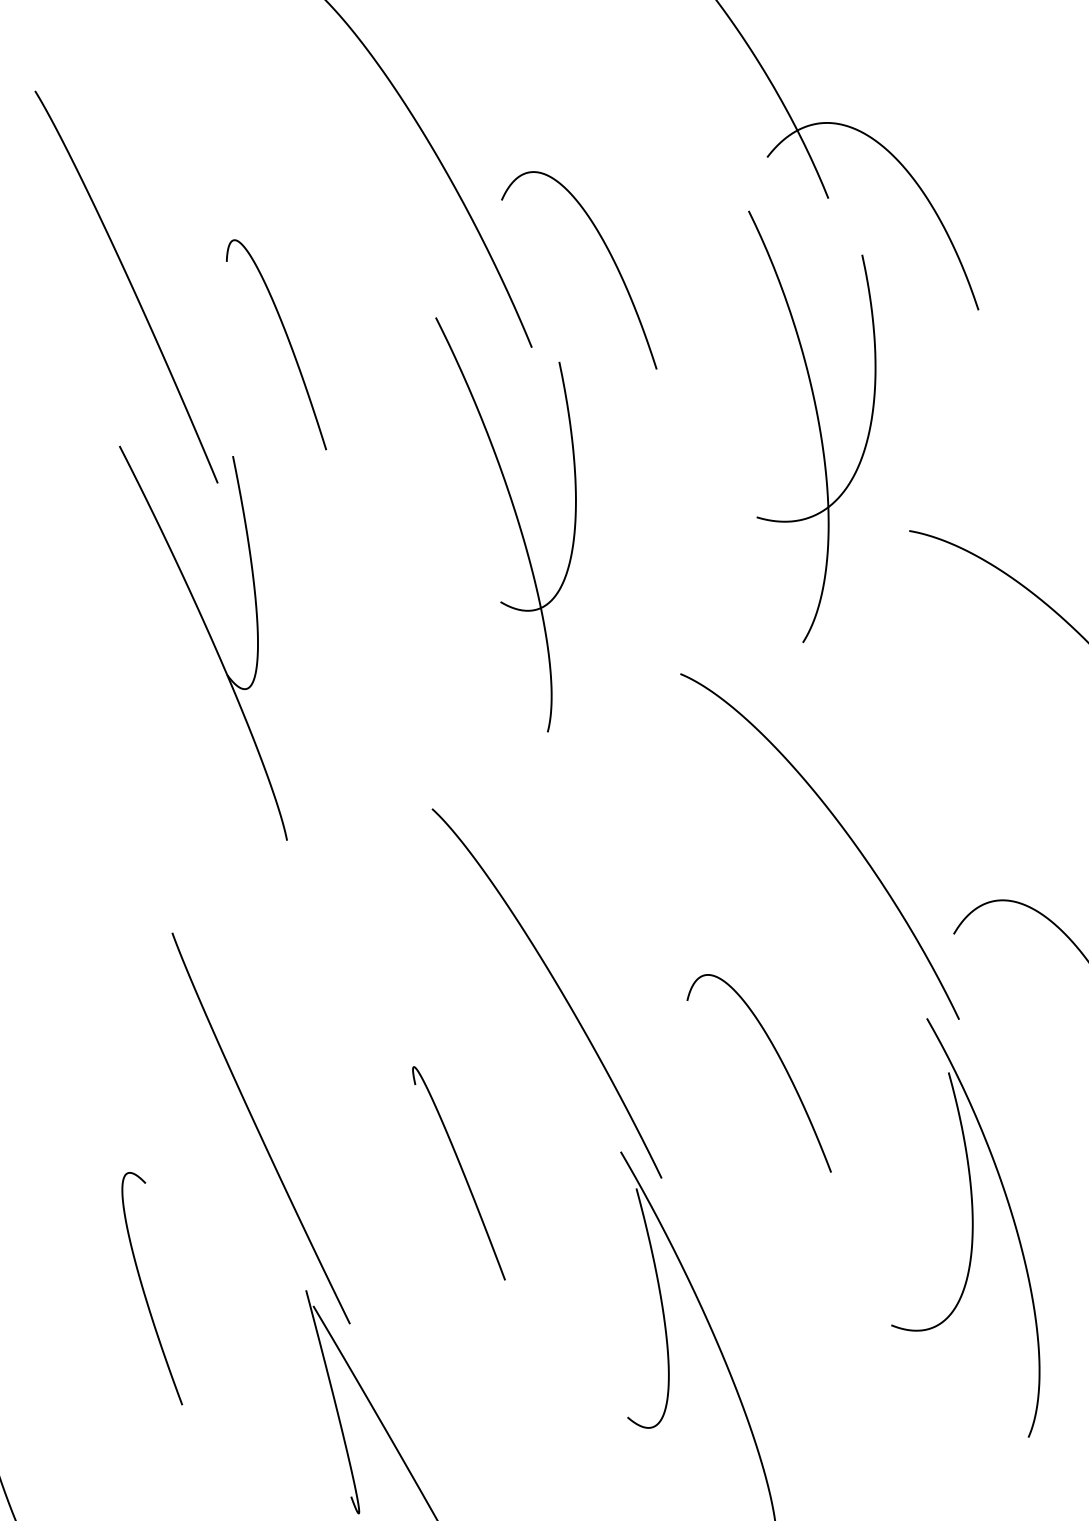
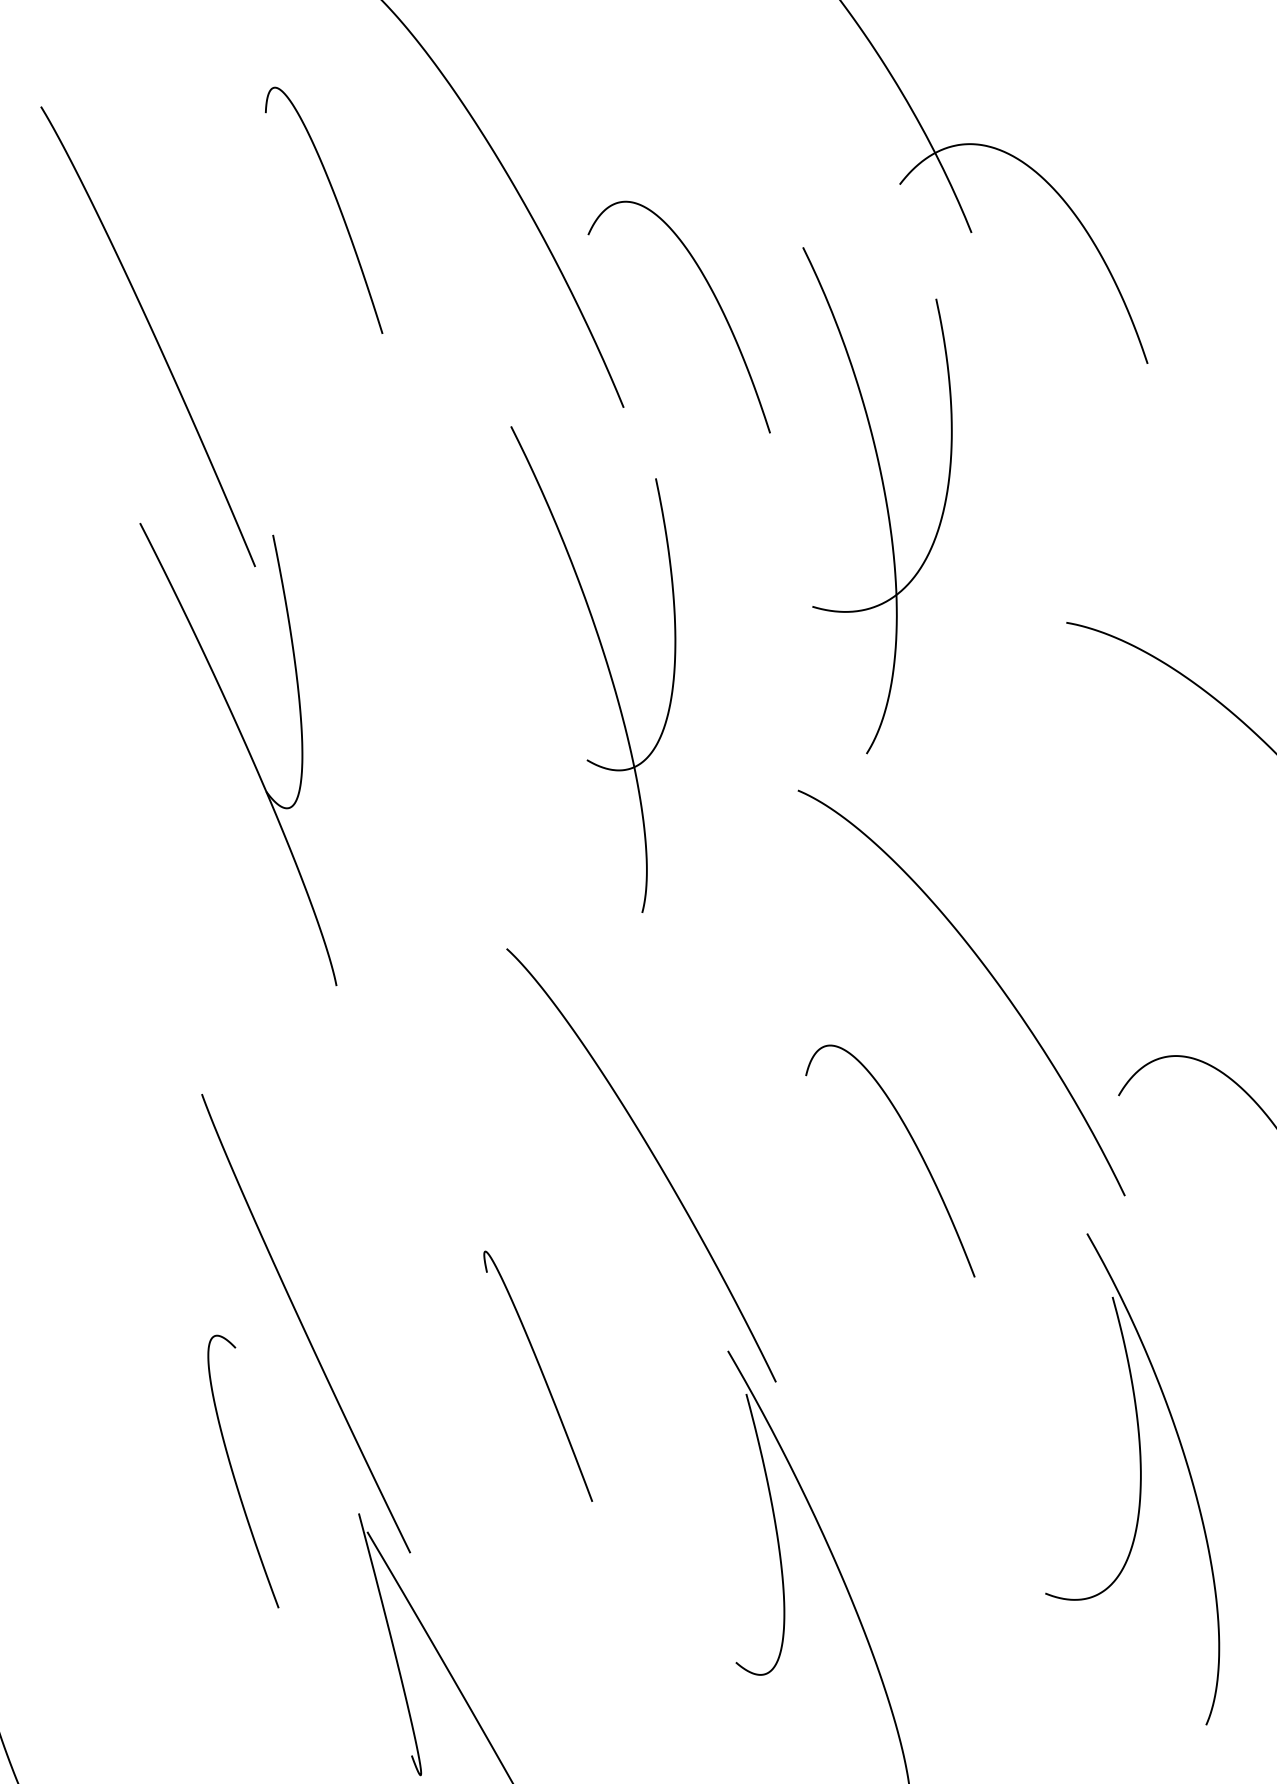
curve: (287, 340) -> (337, 205), moved
part: (818, 425) -> (884, 498), moved
part: (517, 521) -> (606, 665), moved
curve: (781, 1062) -> (916, 1148), moved
part: (971, 1229) -> (1139, 1481), moved
curve: (144, 1291) -> (234, 1474), moved

